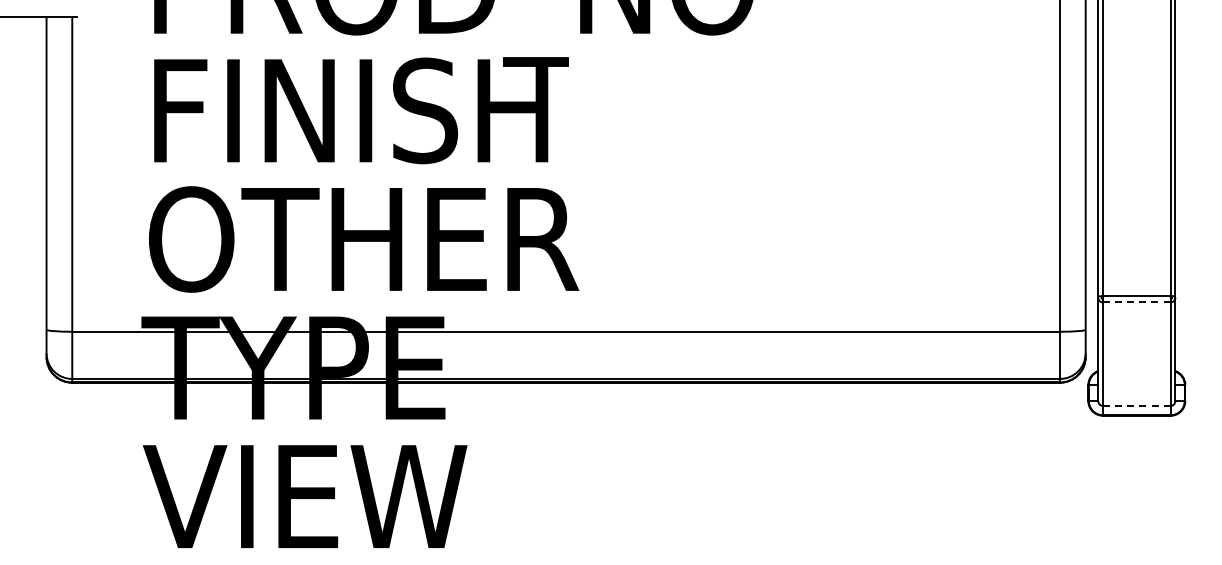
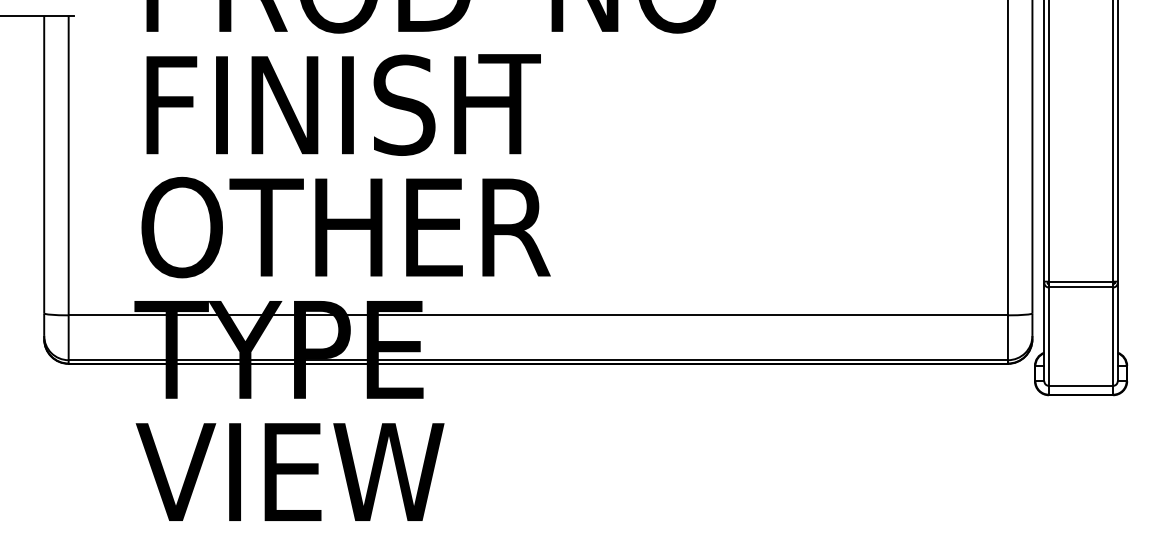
line: (1136, 302) -> (1080, 287), dashed -> solid
line: (1136, 405) -> (1080, 385), dashed -> solid

